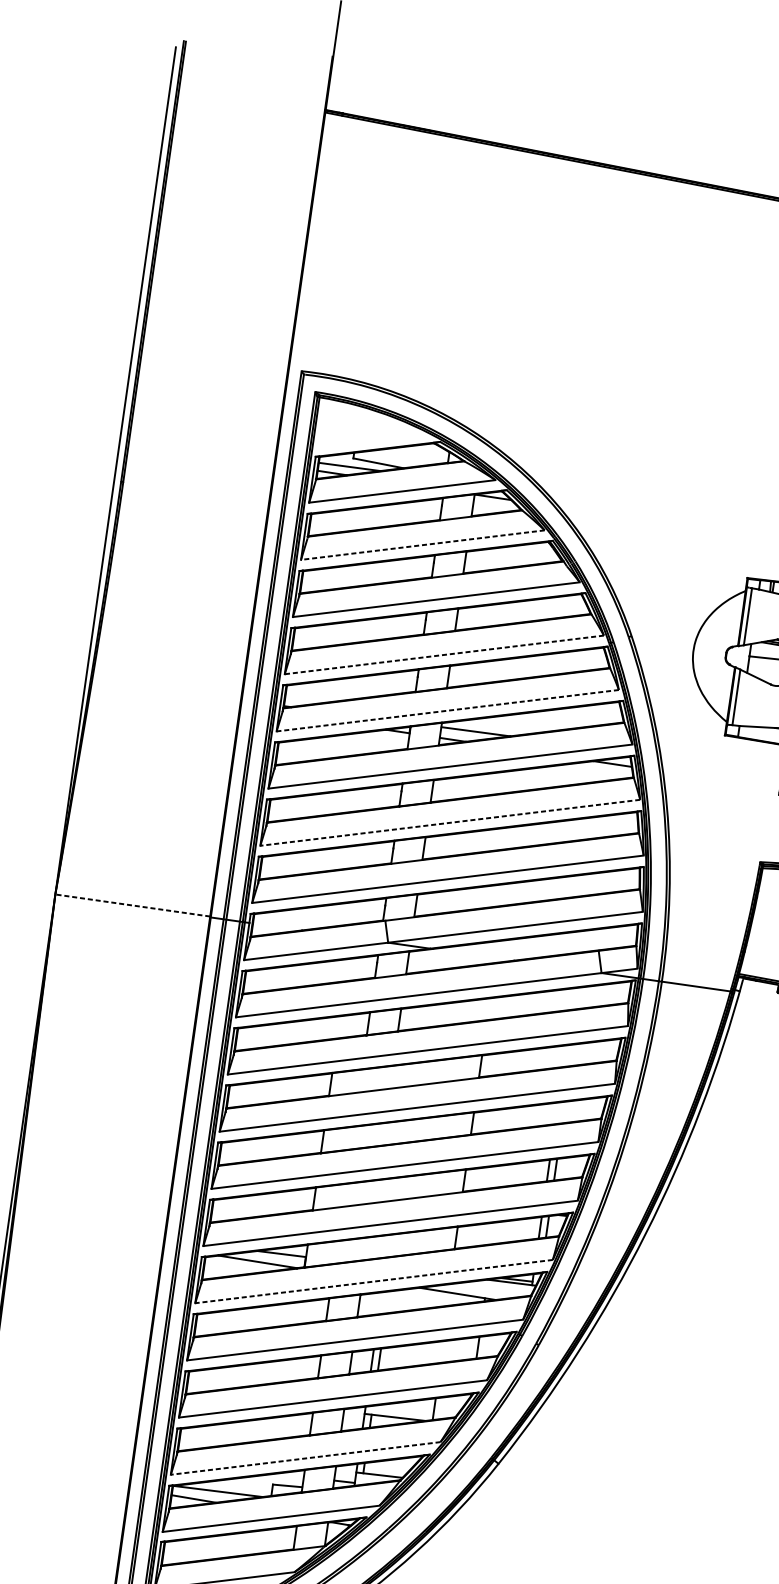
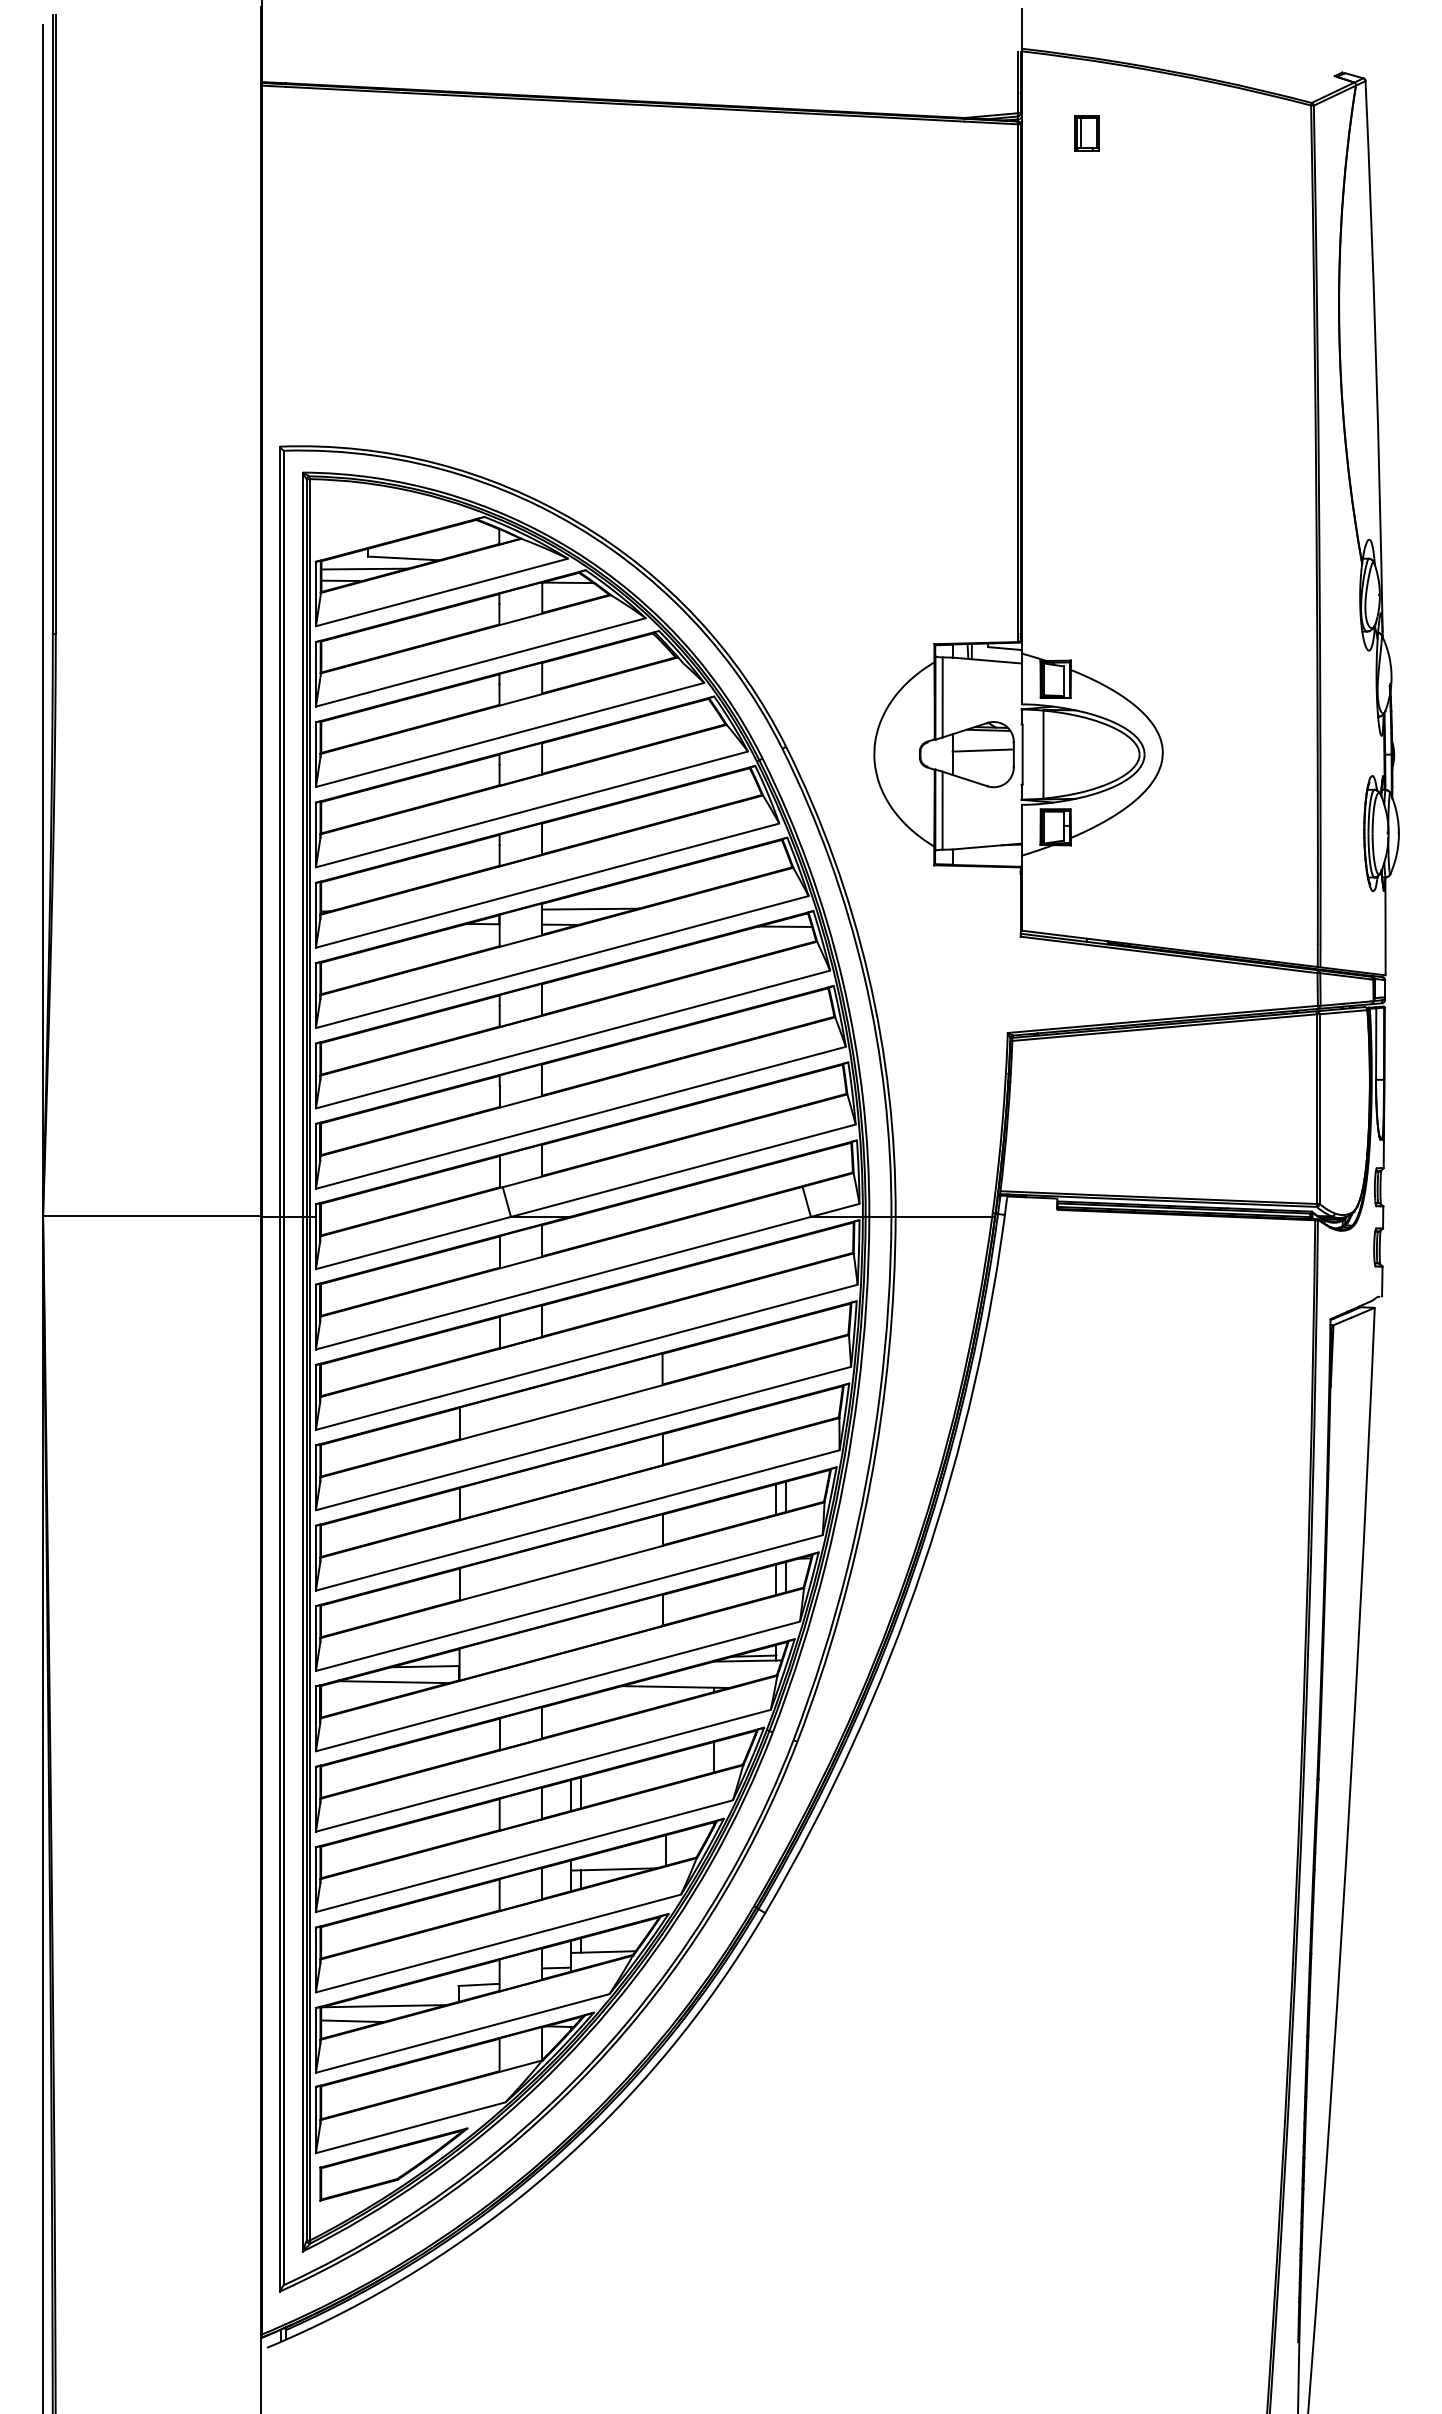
line: (422, 545) -> (480, 662), dashed -> solid
line: (444, 654) -> (531, 809), dashed -> solid
line: (447, 710) -> (547, 885), dashed -> solid
line: (449, 822) -> (572, 1039), dashed -> solid
line: (132, 905) -> (151, 1215), dashed -> solid
line: (373, 1281) -> (557, 1686), dashed -> solid
line: (305, 1458) -> (498, 1943), dashed -> solid

